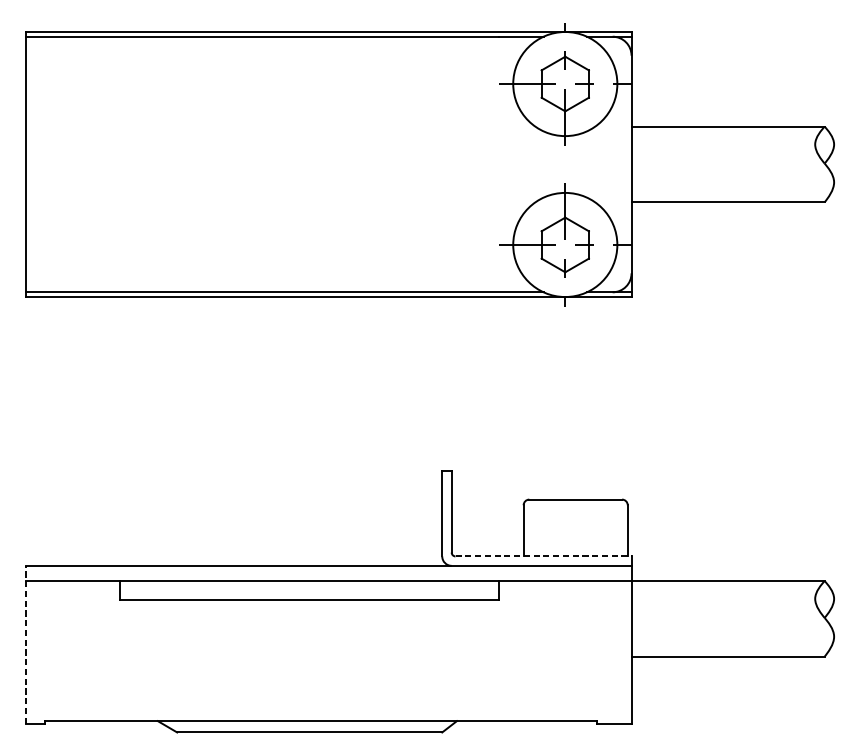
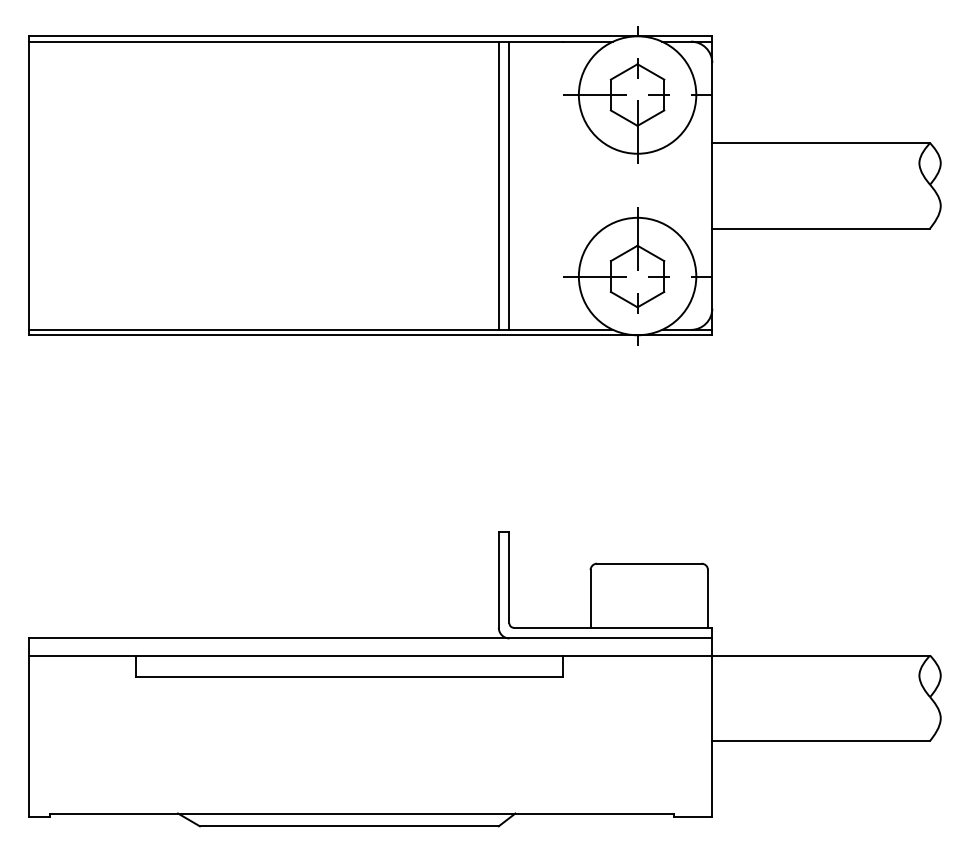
line: (441, 164) -> (498, 185), added
line: (451, 164) -> (509, 185), added
line: (543, 556) -> (613, 627), dashed -> solid
line: (26, 644) -> (29, 727), dashed -> solid

